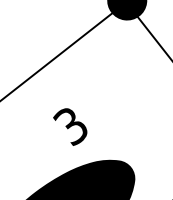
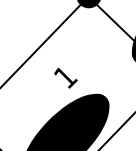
text: (71, 126) -> (65, 77), 3 -> 1

